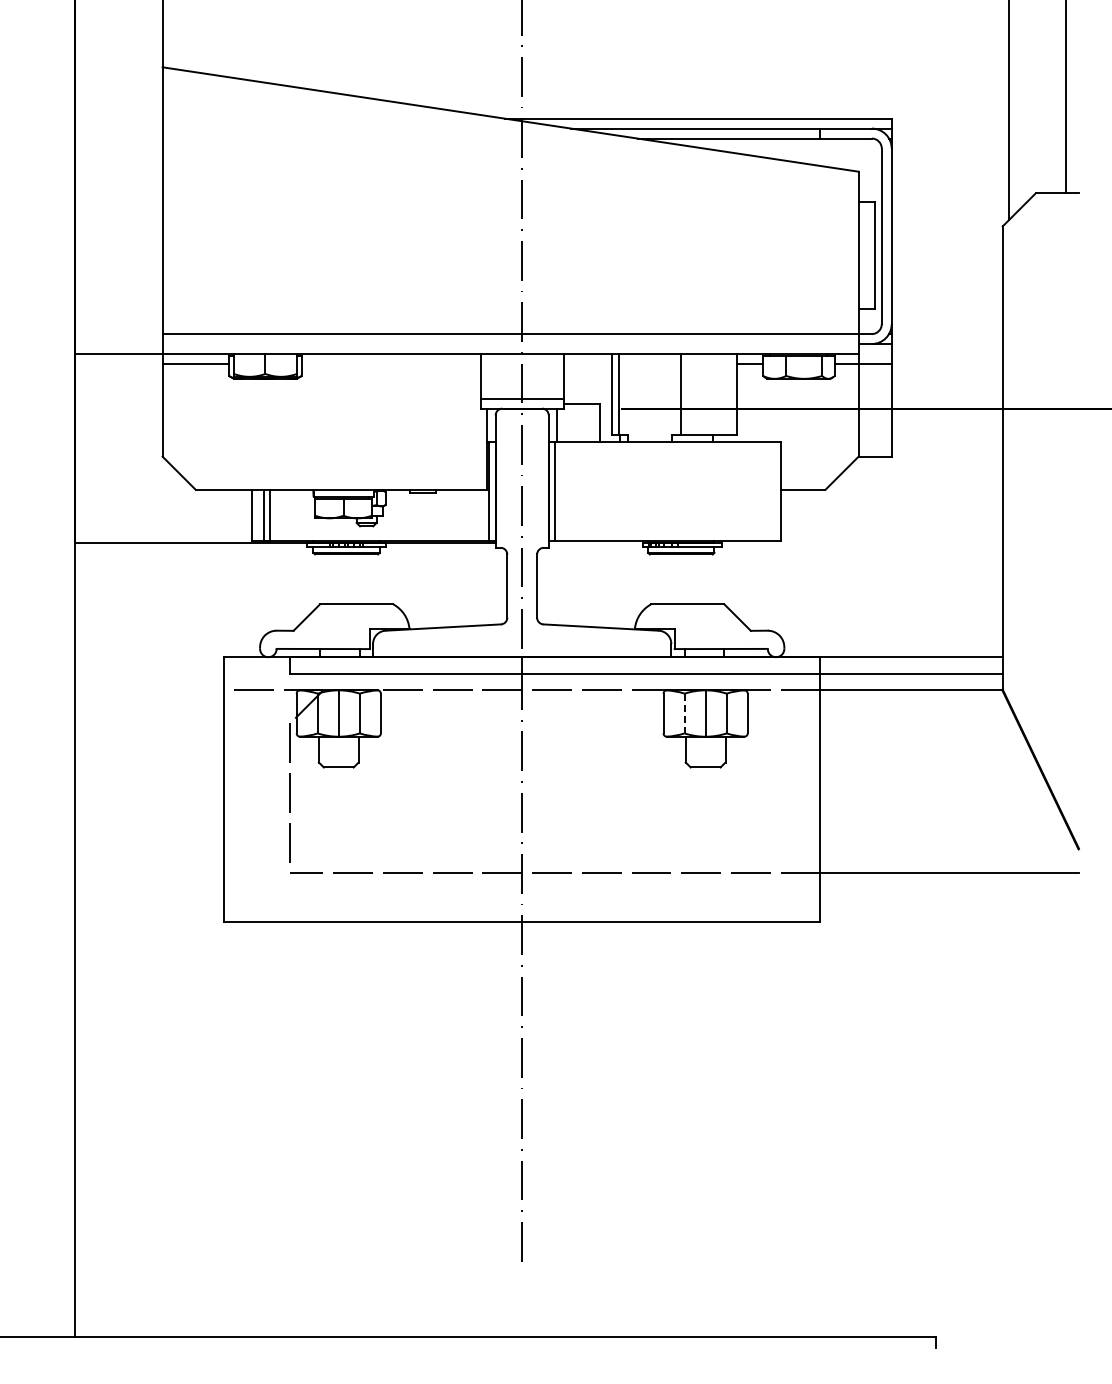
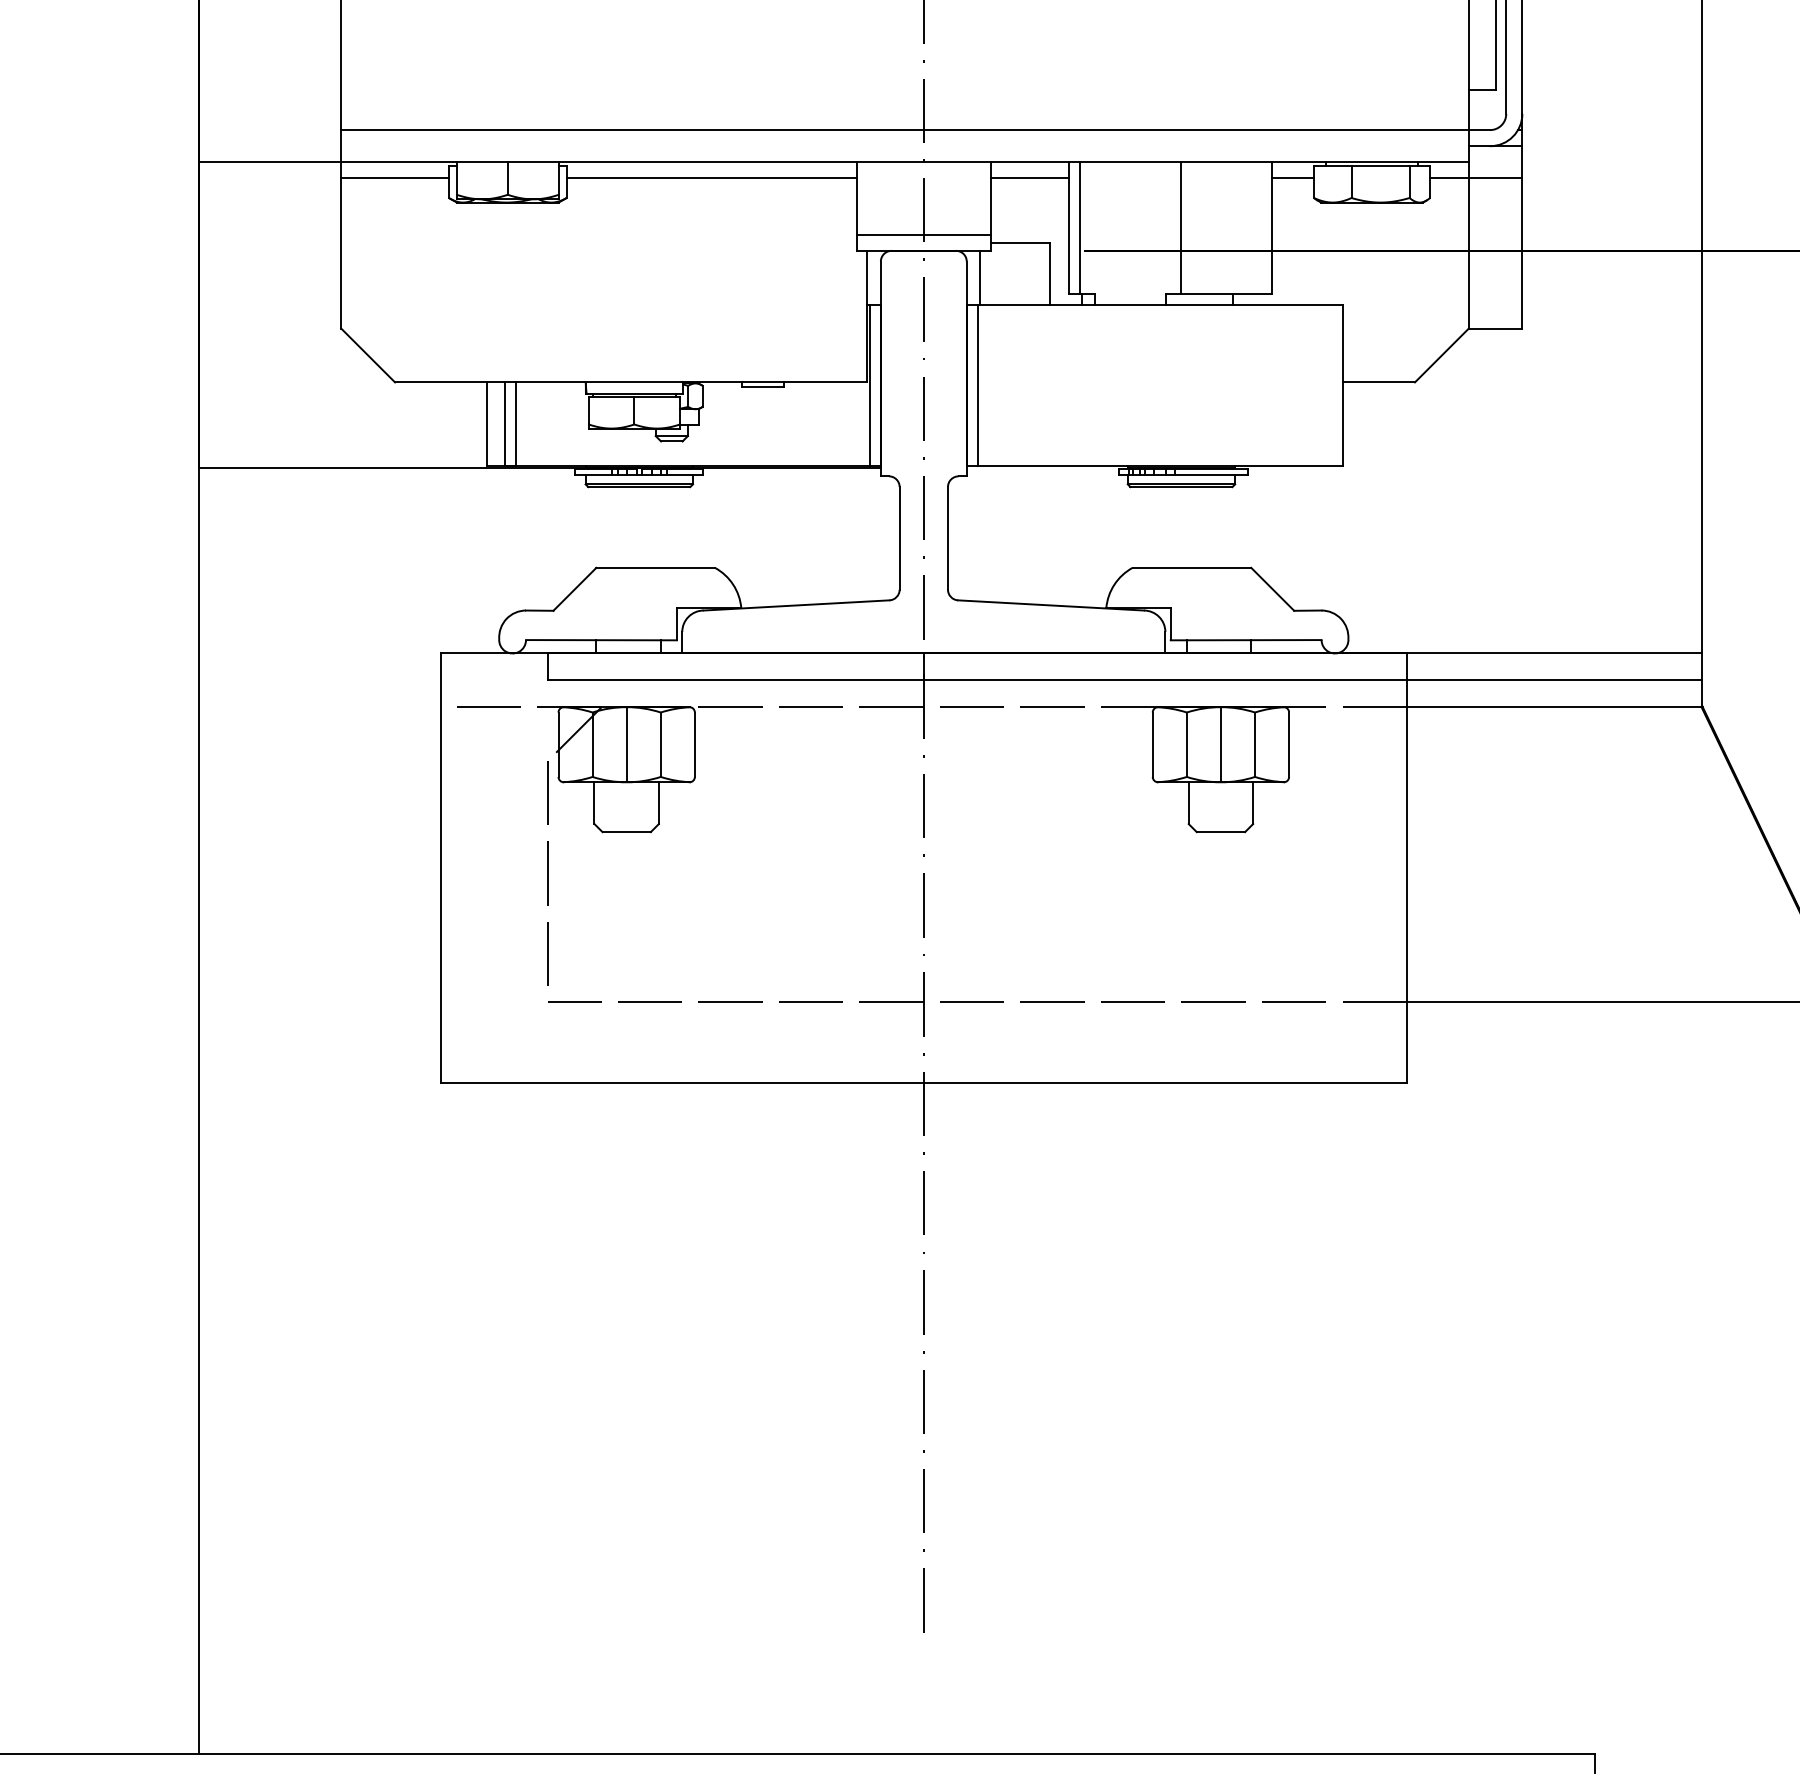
line: (390, 363) -> (710, 177), added
line: (587, 363) -> (1029, 177), added
line: (684, 713) -> (1186, 744), dashed -> solid

